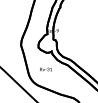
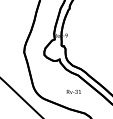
text: (45, 69) -> (73, 91), moved

